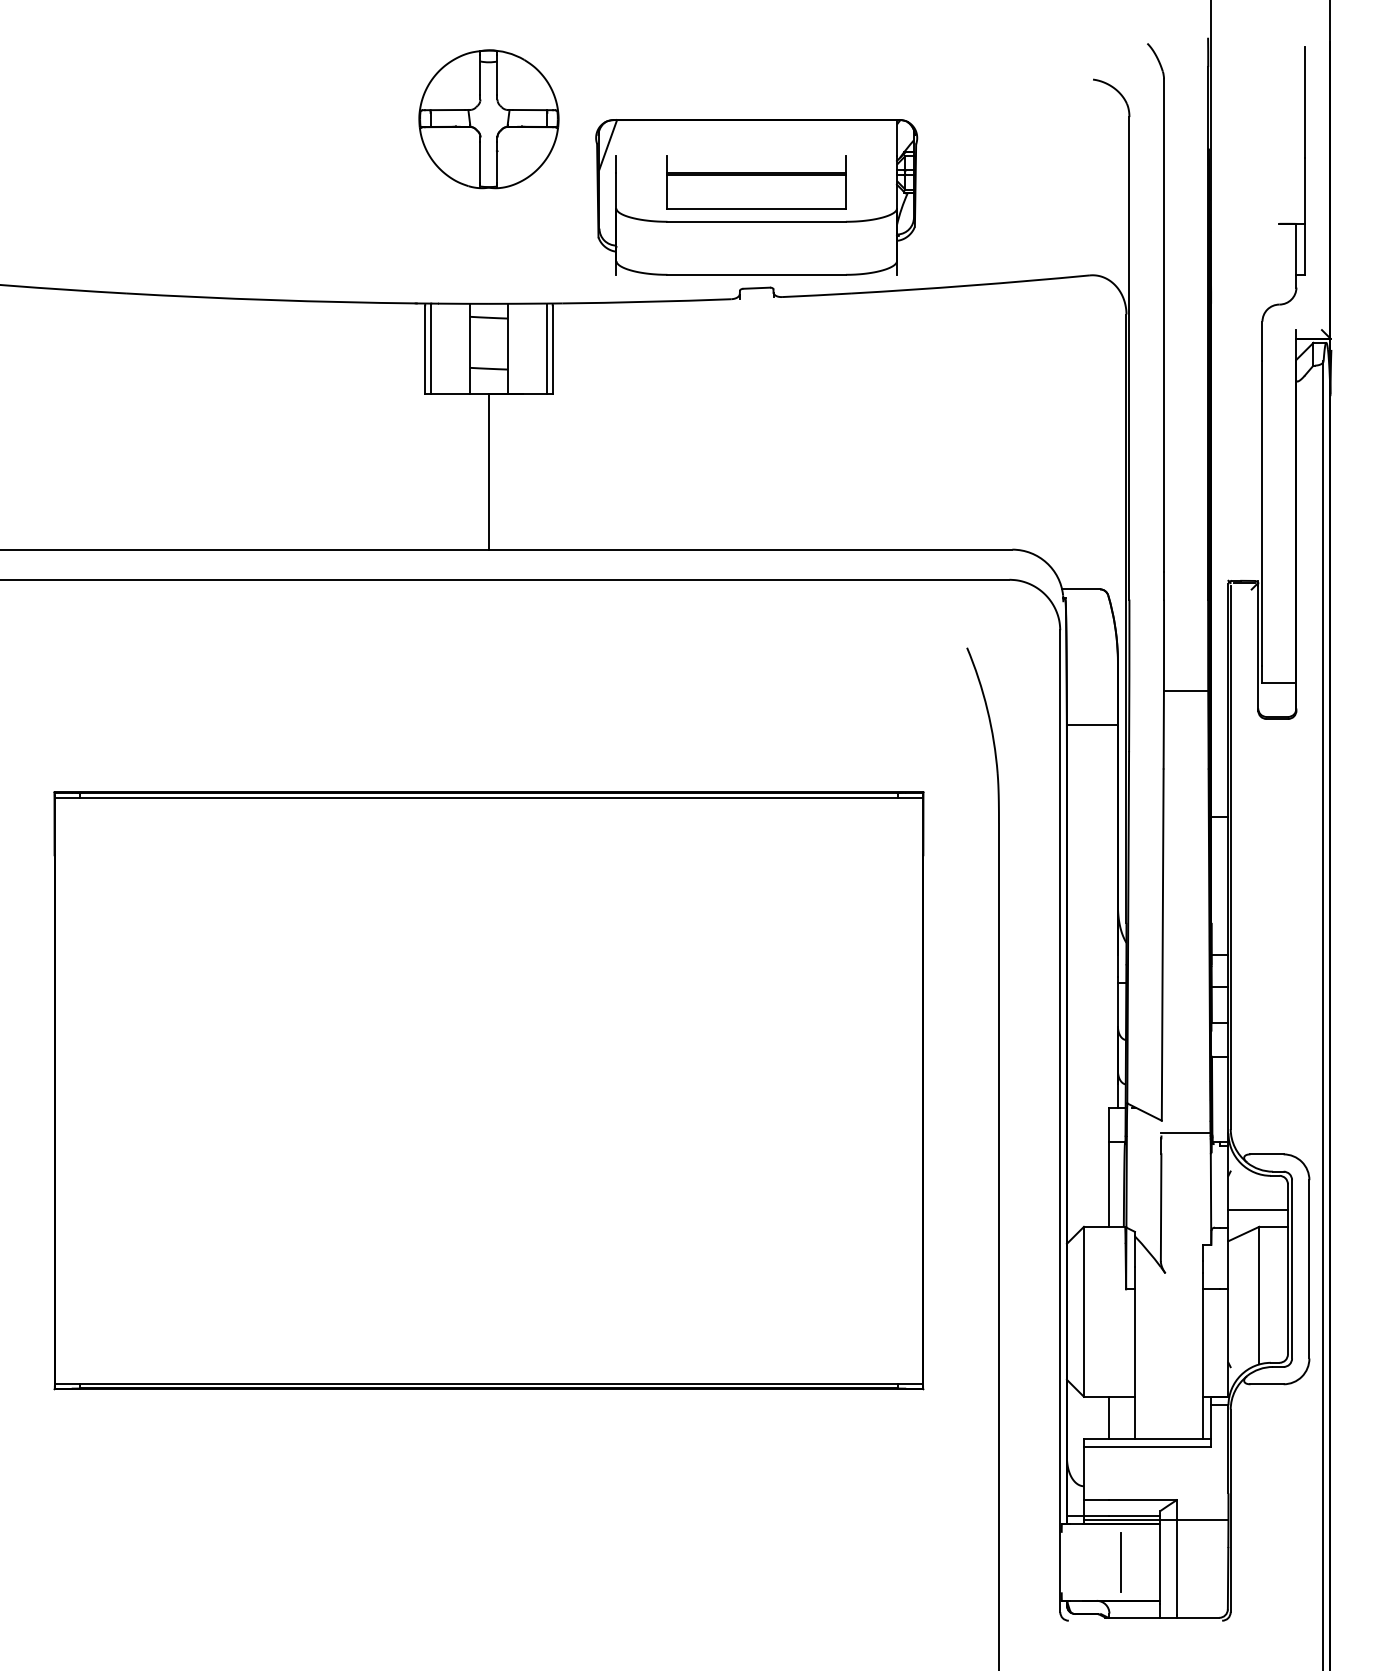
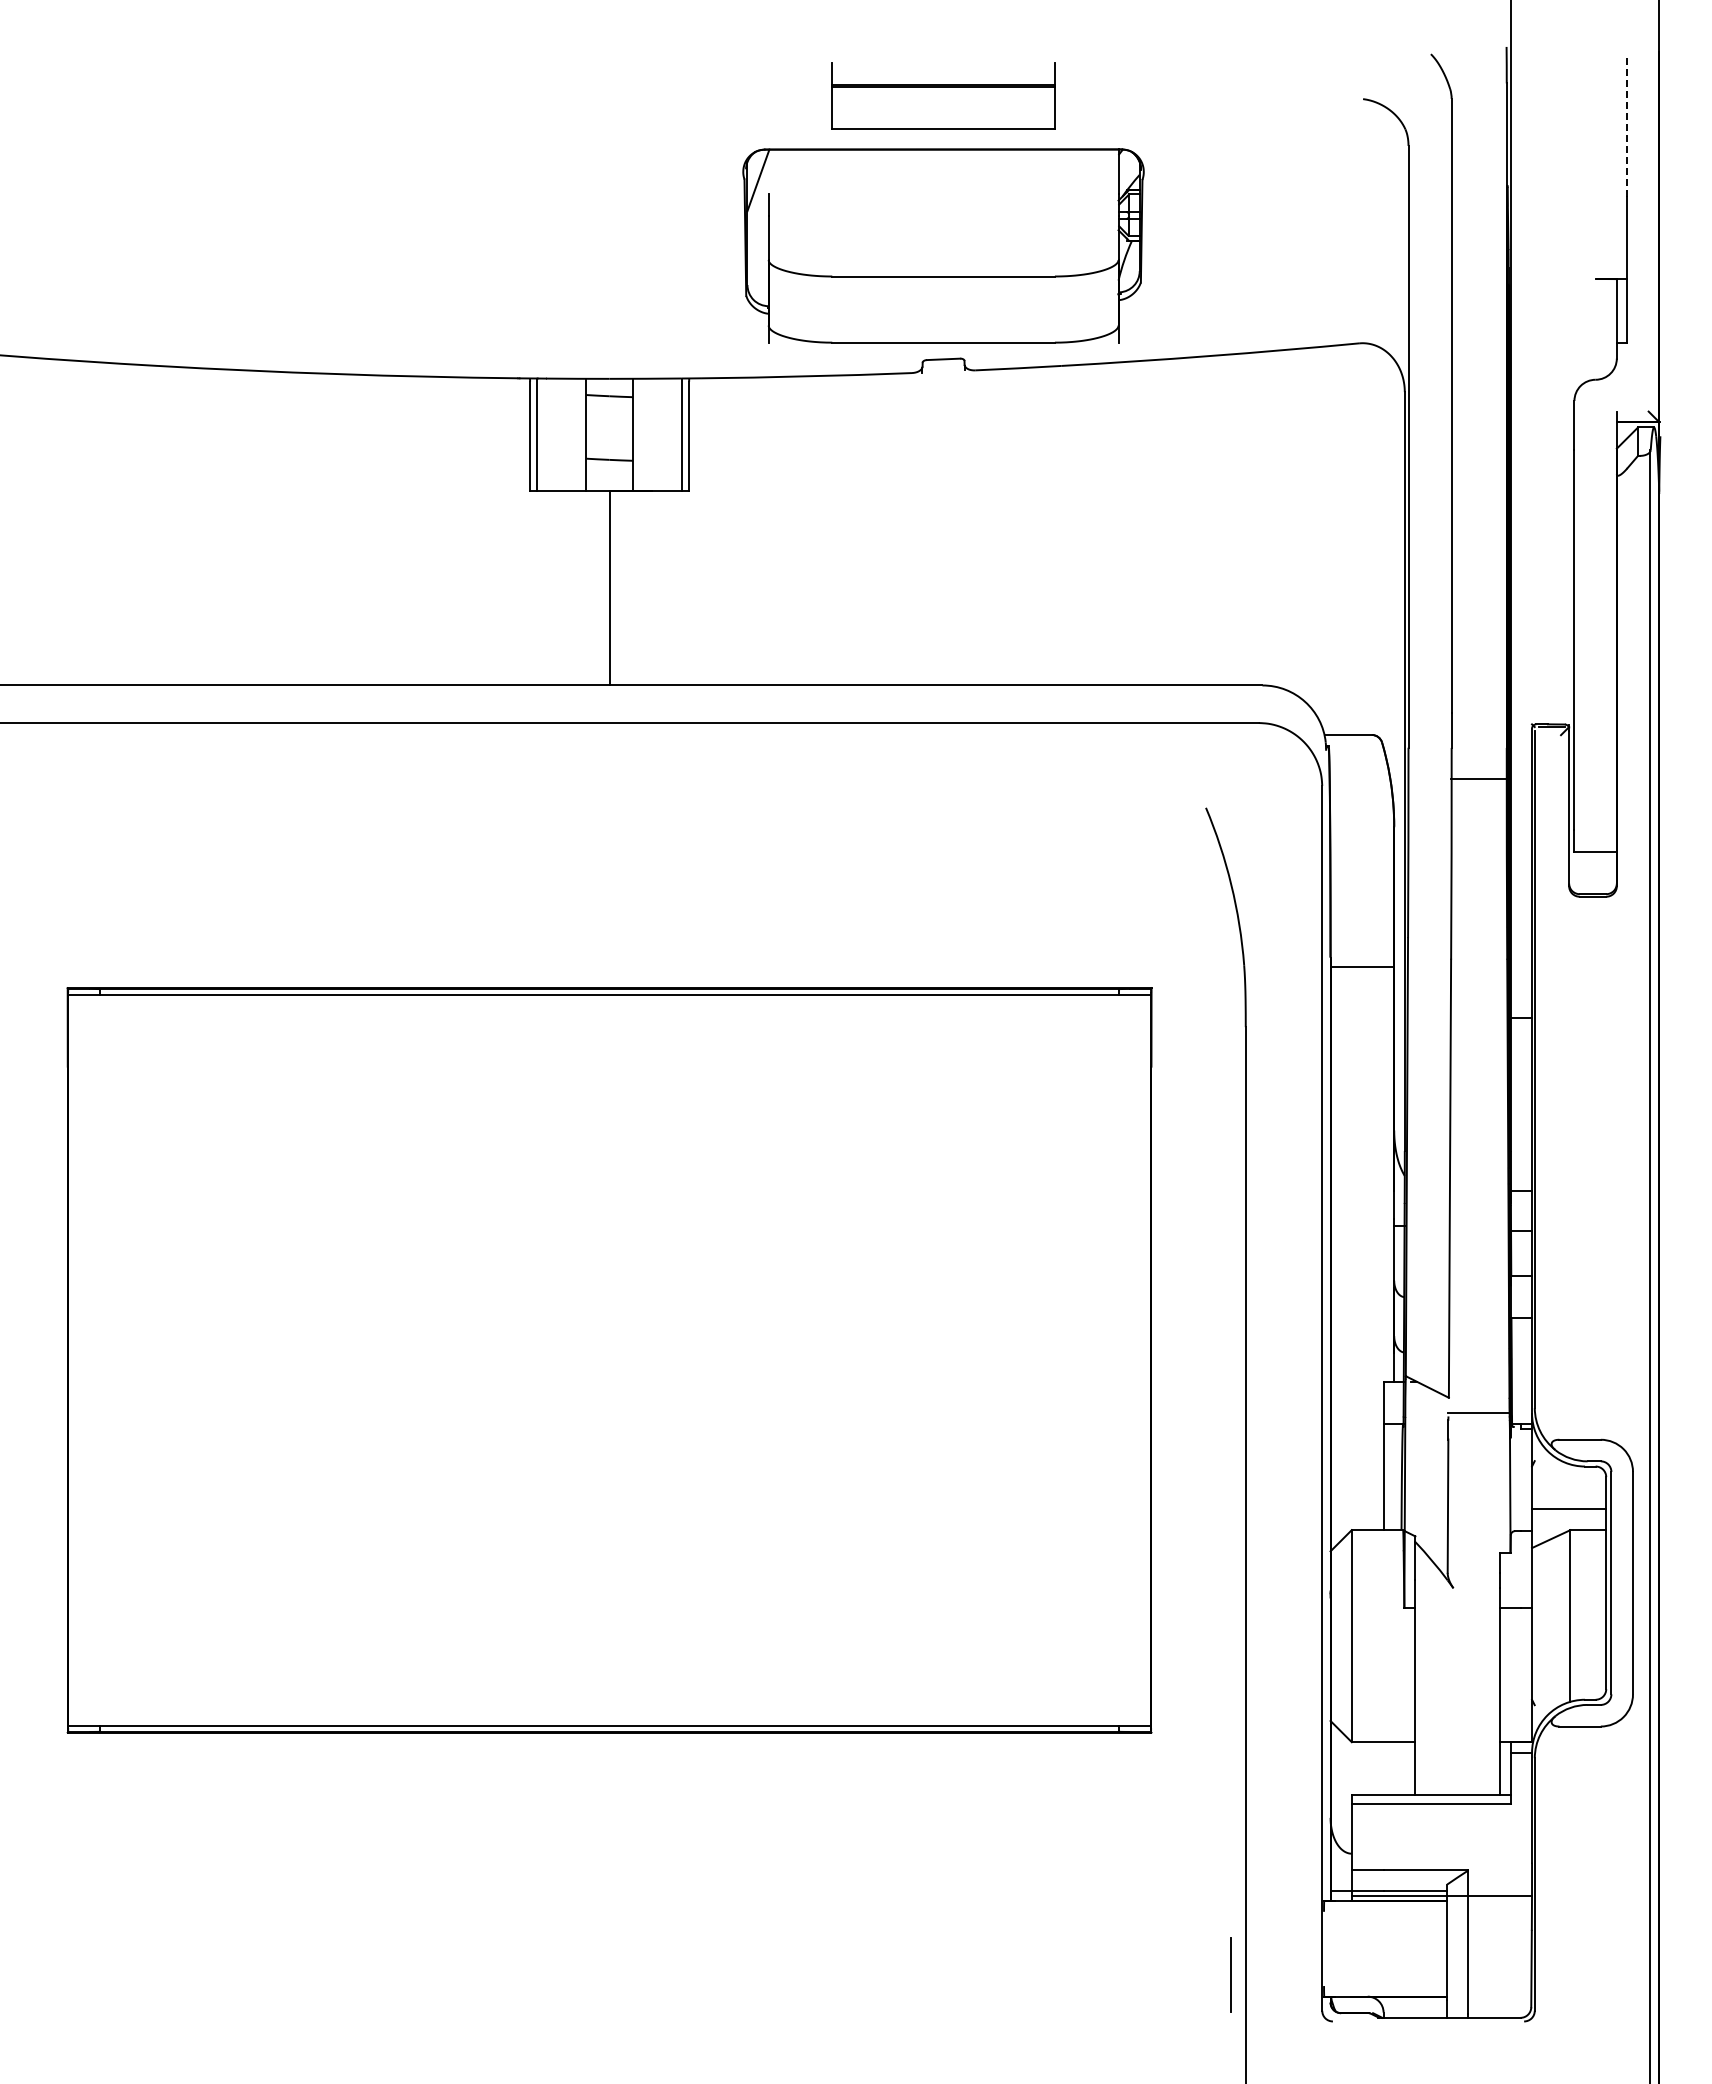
line: (1305, 102) -> (1627, 127), solid -> dashed
part: (488, 119) -> (609, 148), removed
part: (756, 181) -> (943, 95), moved
line: (1186, 690) -> (1479, 778), moved
line: (1092, 725) -> (1362, 966), moved
line: (1109, 1417) -> (1383, 1768), removed
line: (1120, 1562) -> (1230, 1974), moved

